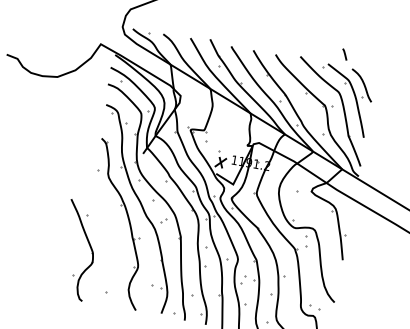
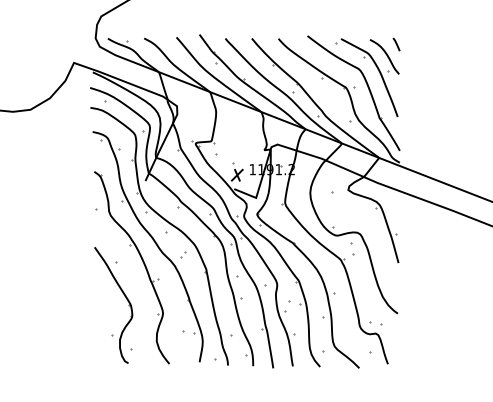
line: (344, 54) -> (396, 44), moved
part: (89, 246) -> (125, 298), moved

